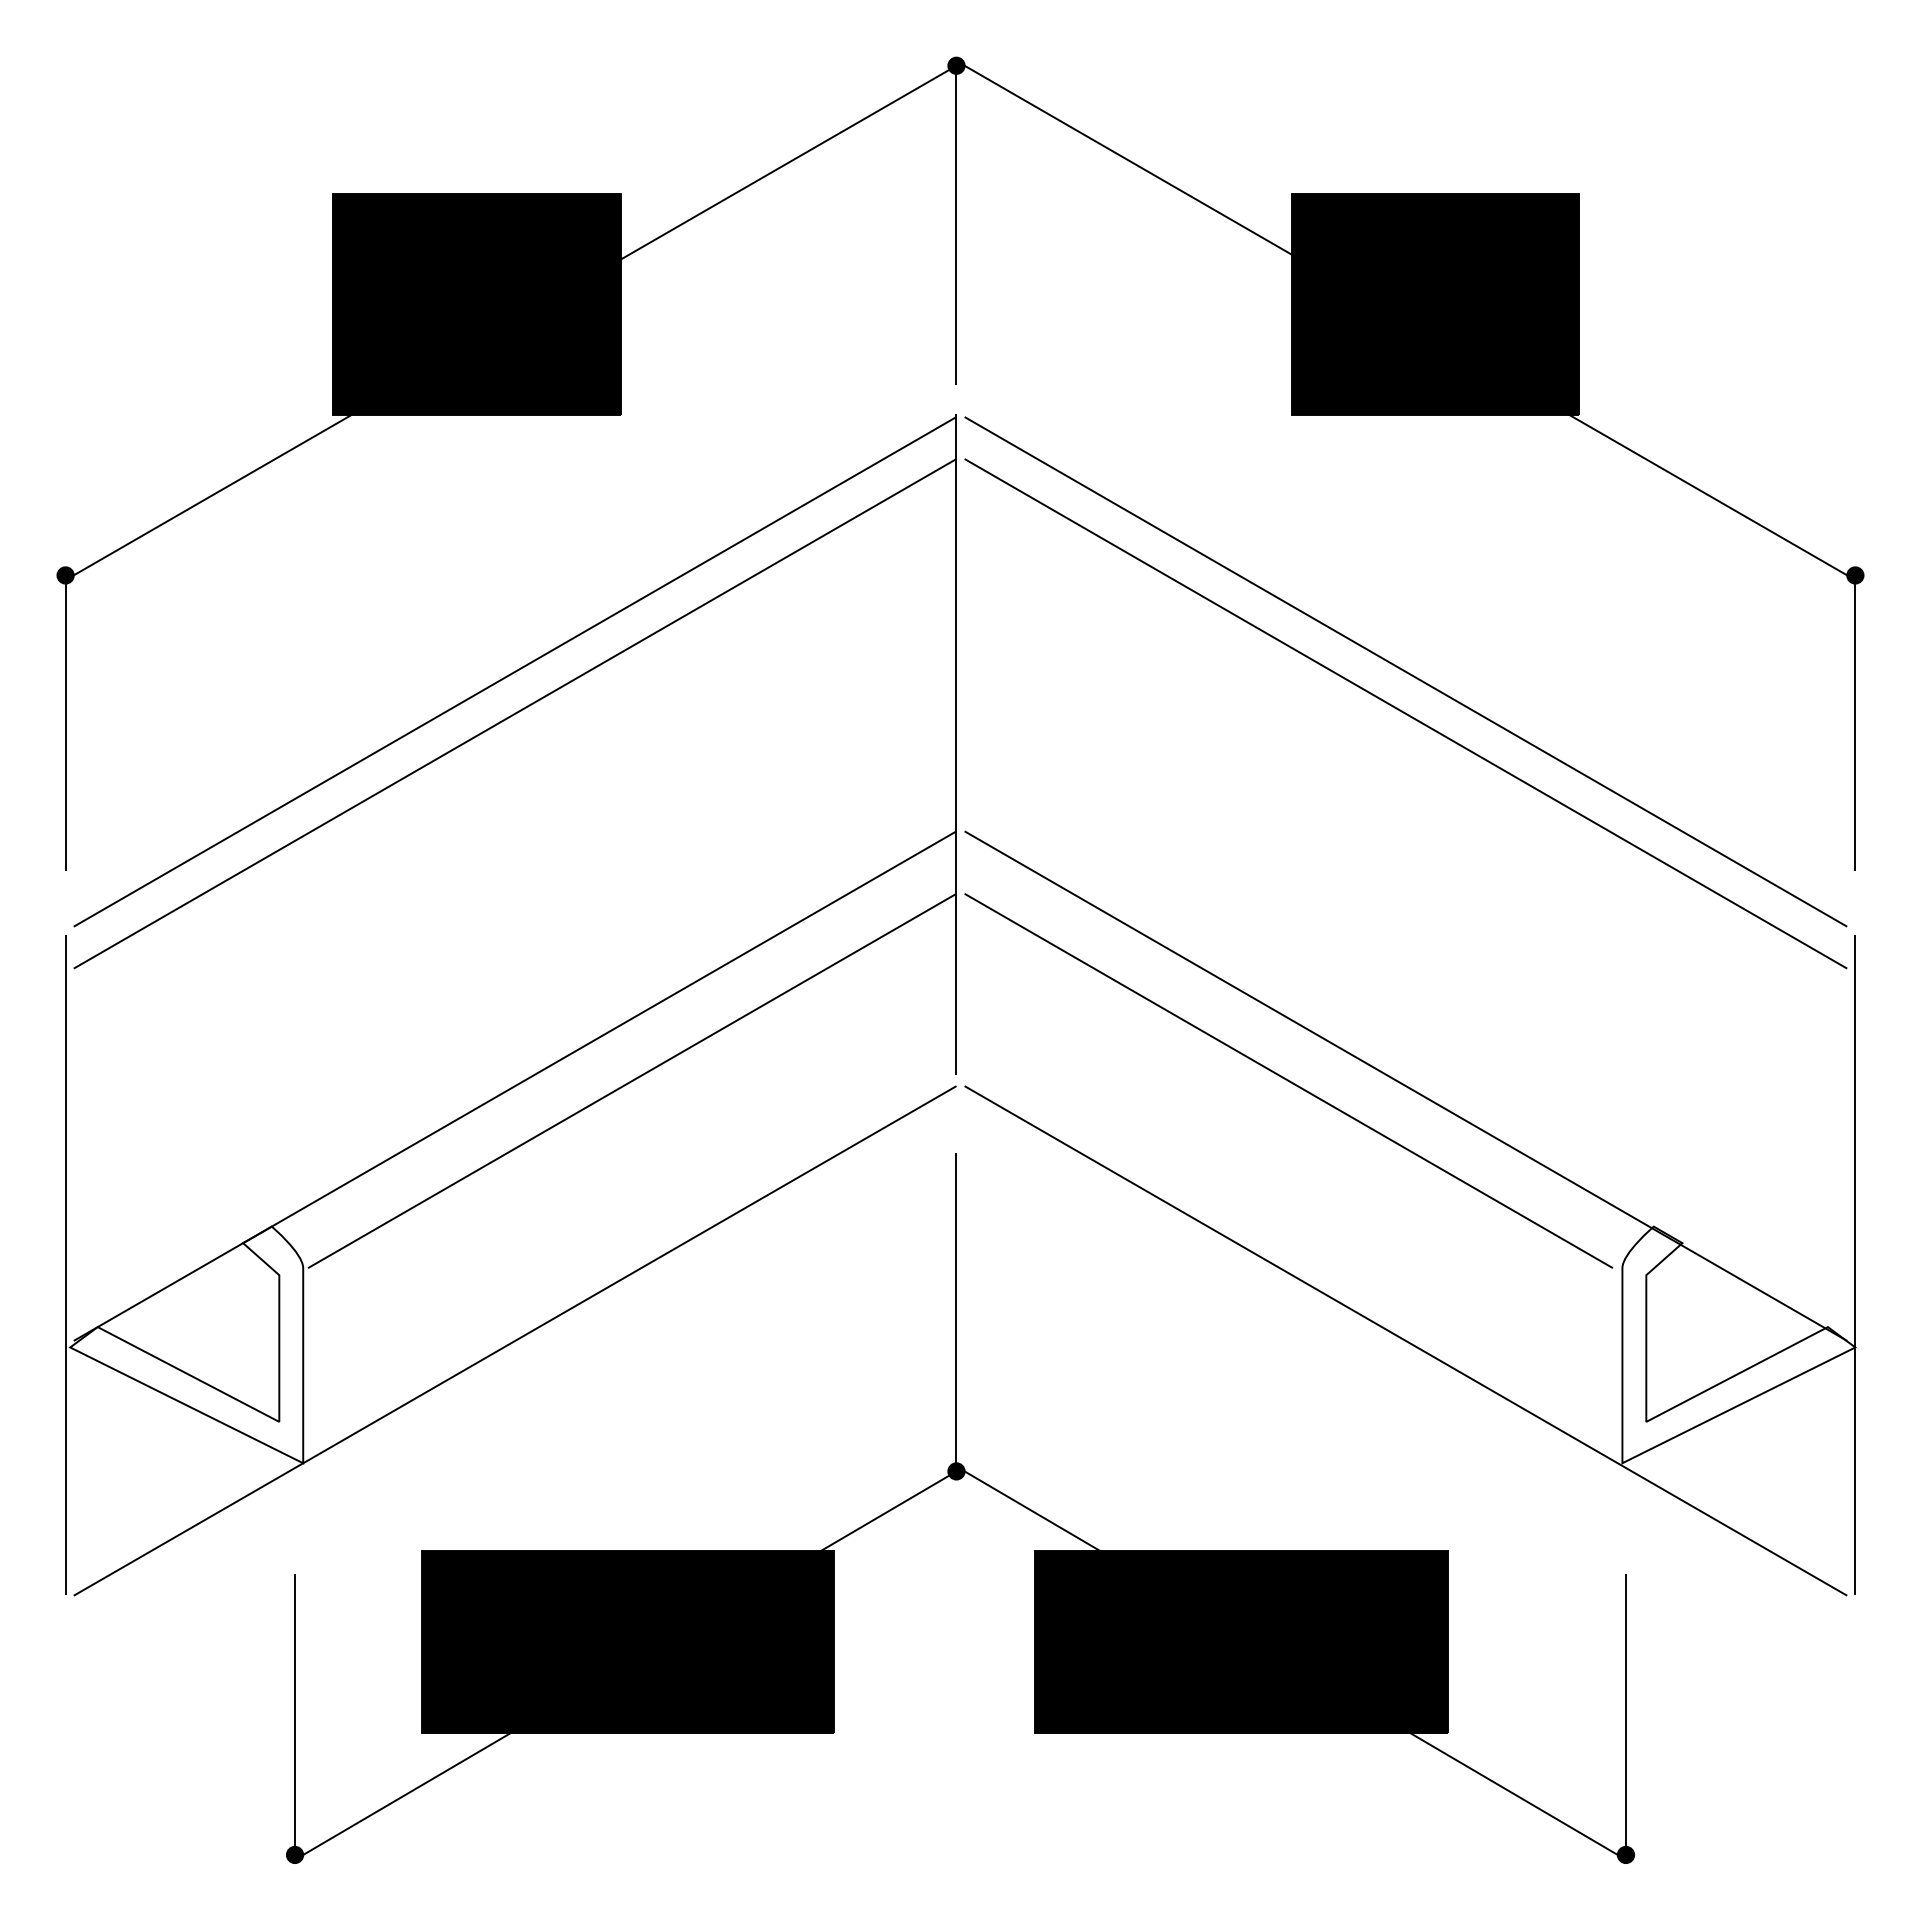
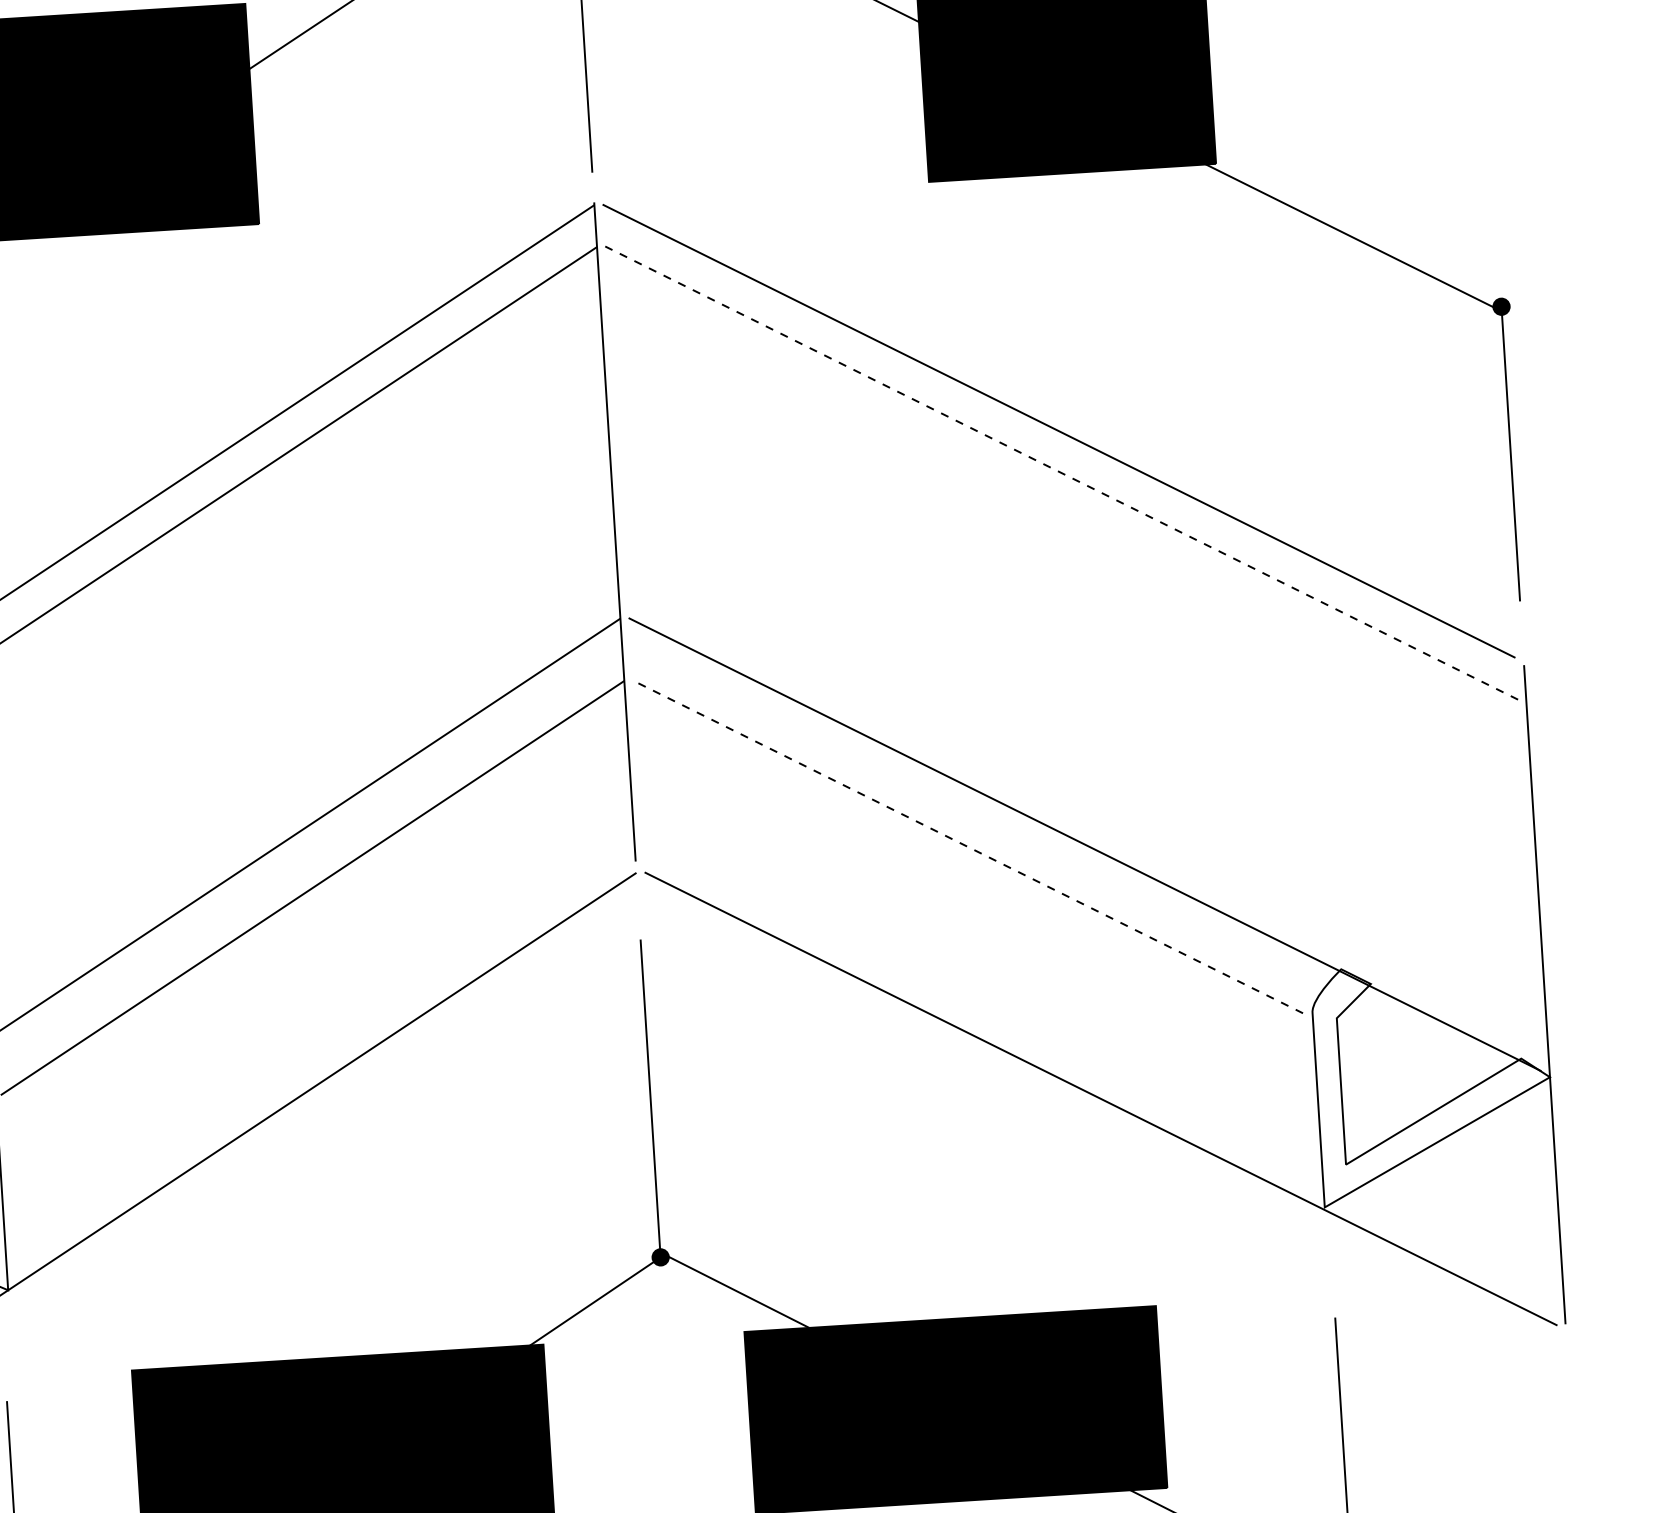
line: (1405, 713) -> (1061, 472), solid -> dashed
line: (1288, 1080) -> (967, 846), solid -> dashed

